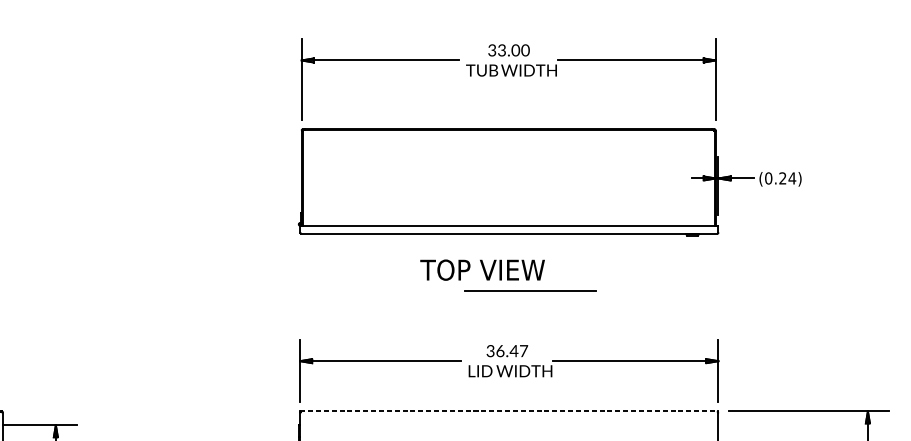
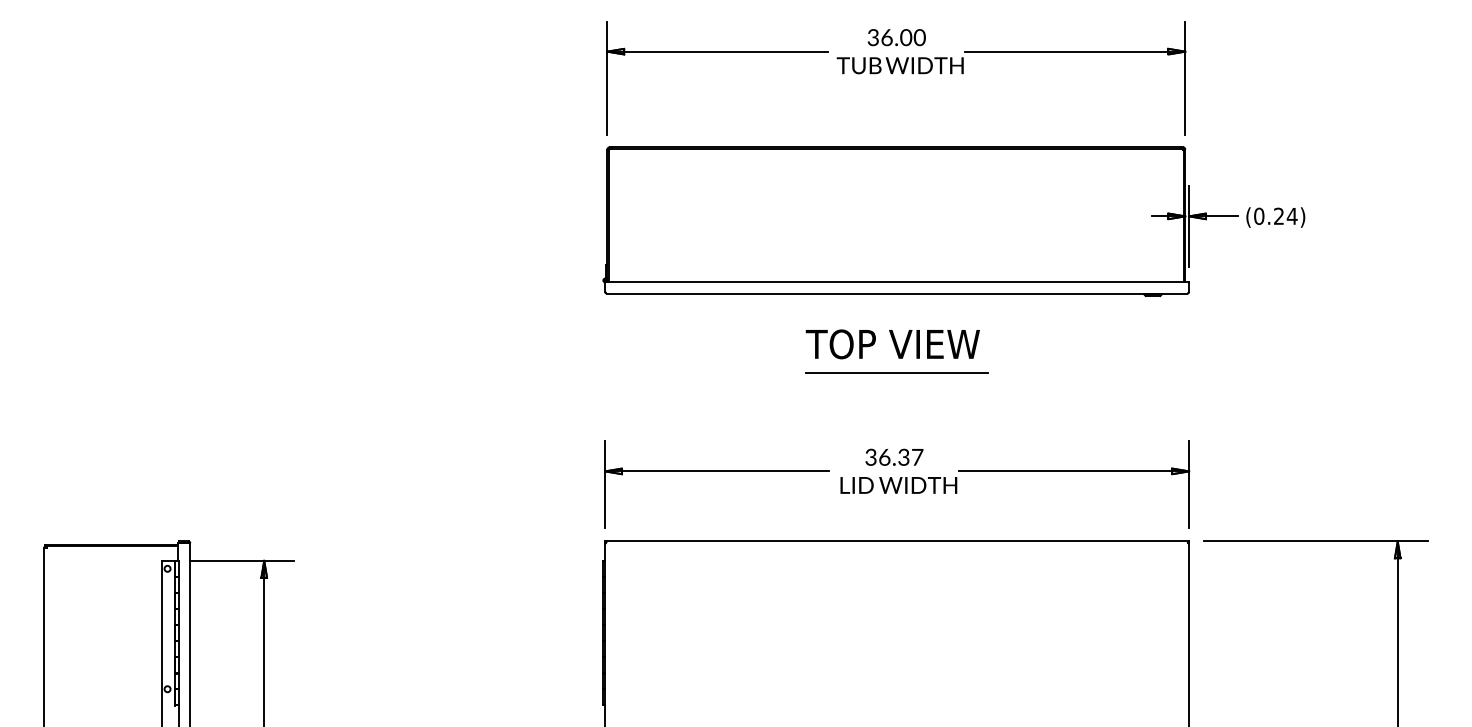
text: (501, 50) -> (886, 37), 33.00 -> 36.00
text: (482, 270) -> (892, 344), moved
line: (530, 290) -> (896, 372), moved
text: (513, 350) -> (903, 456), 36.47 -> 36.37
line: (509, 411) -> (897, 541), dashed -> solid

